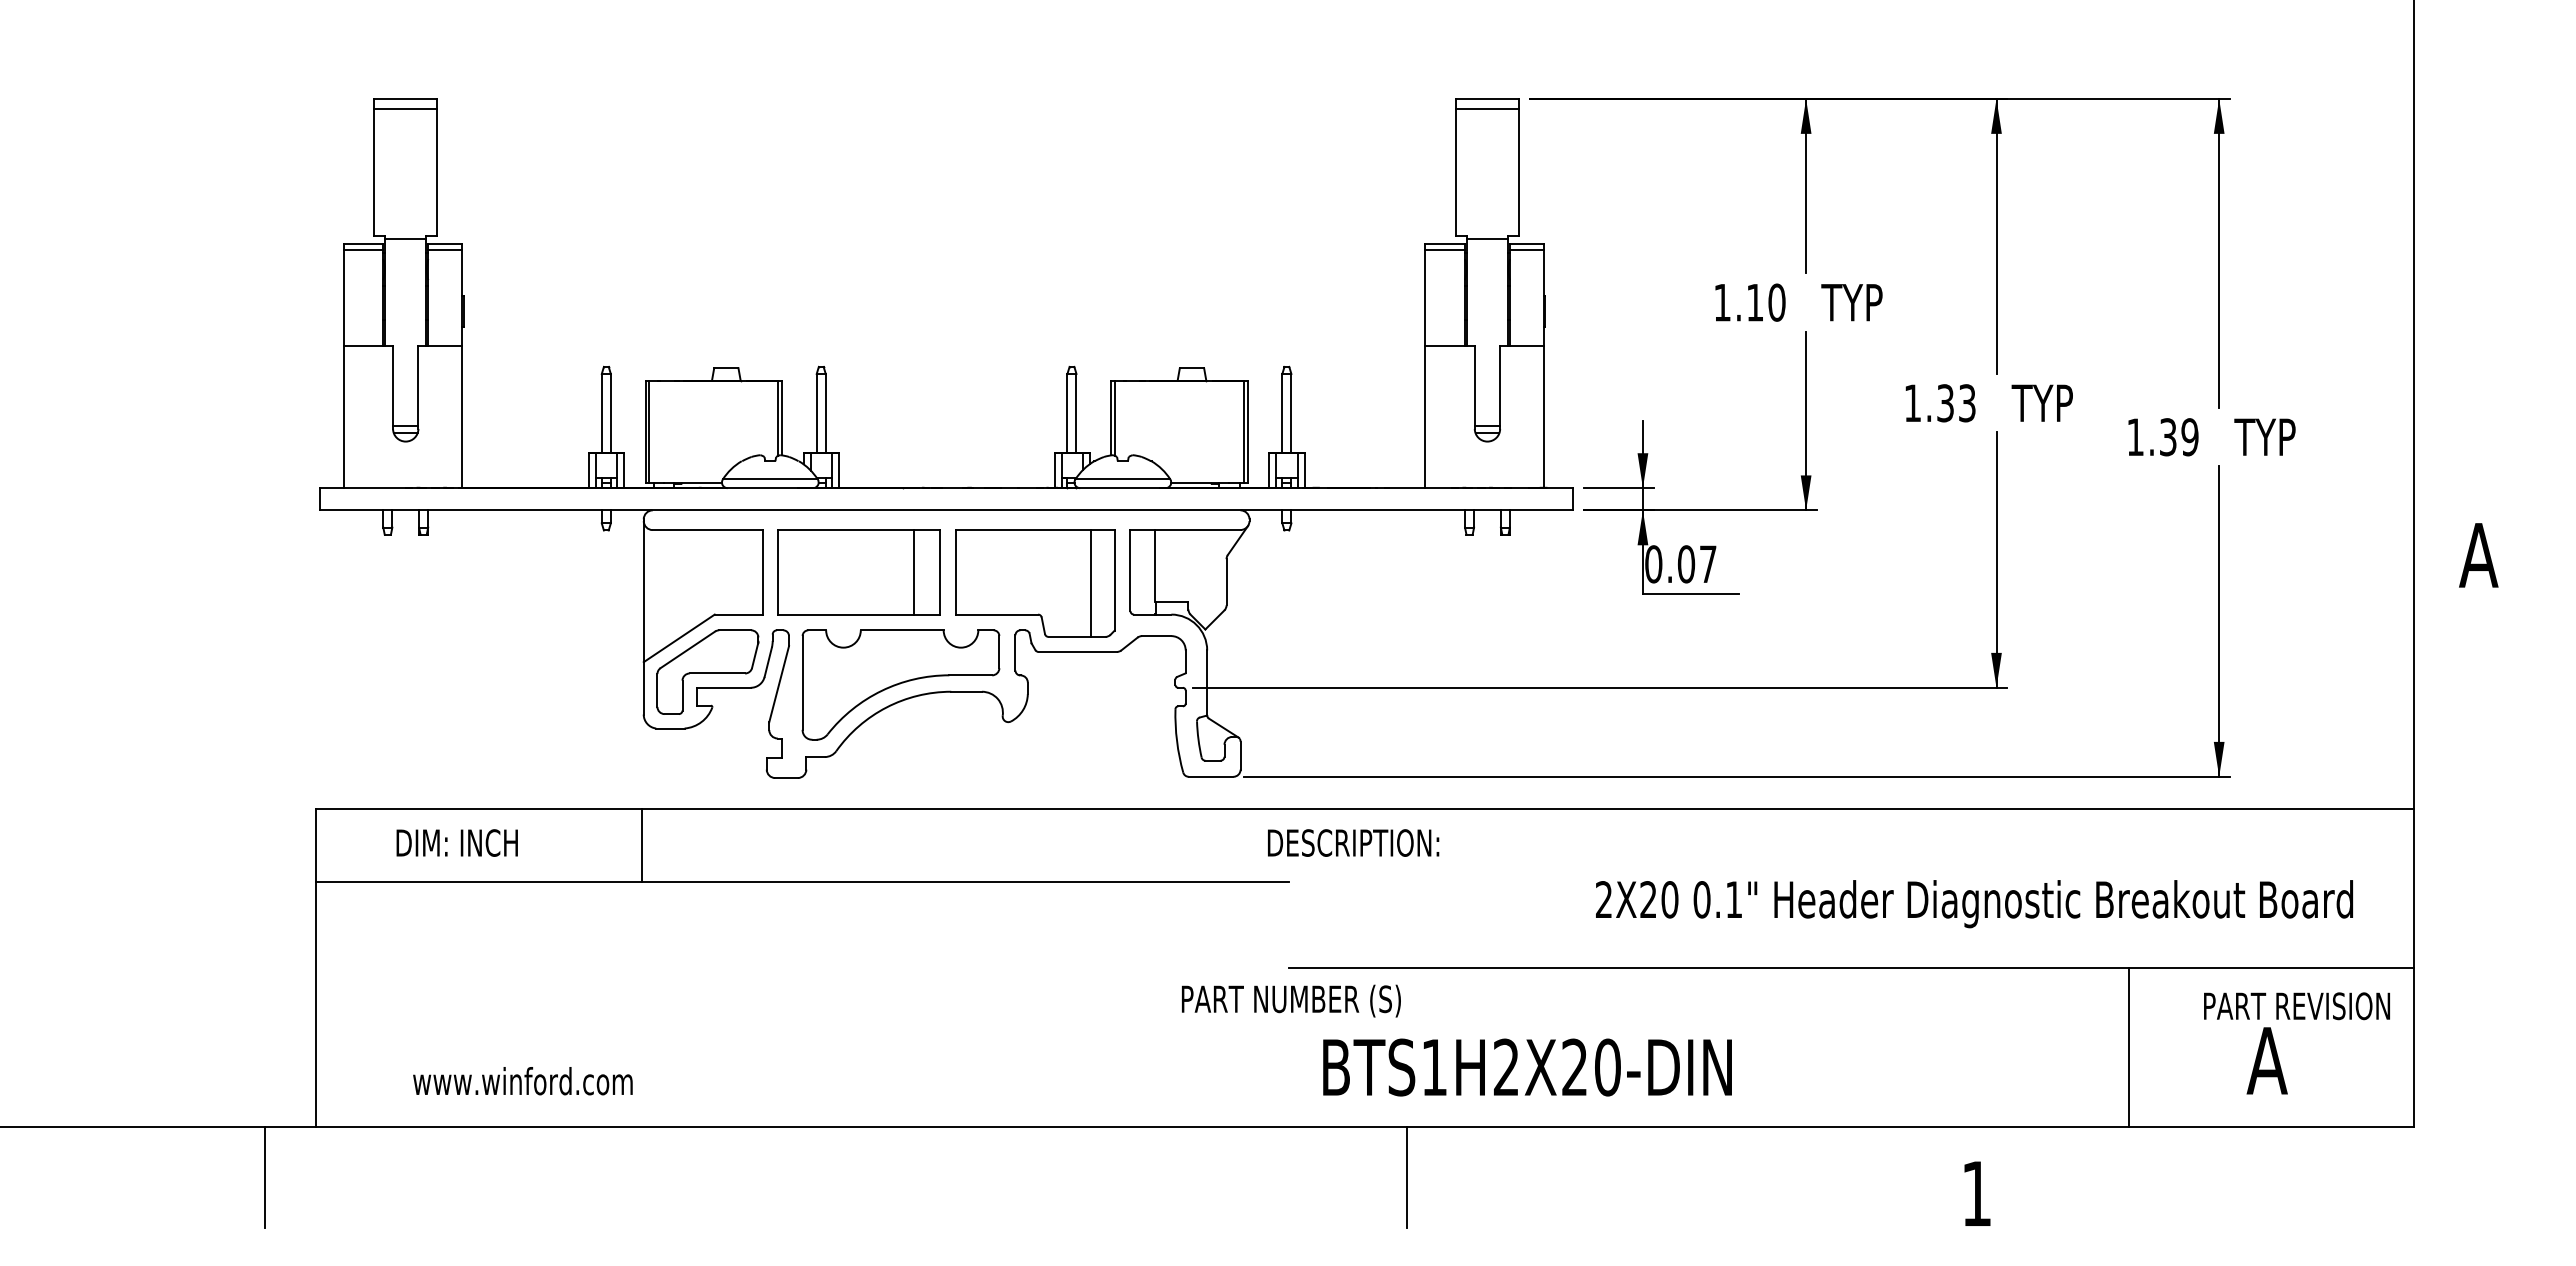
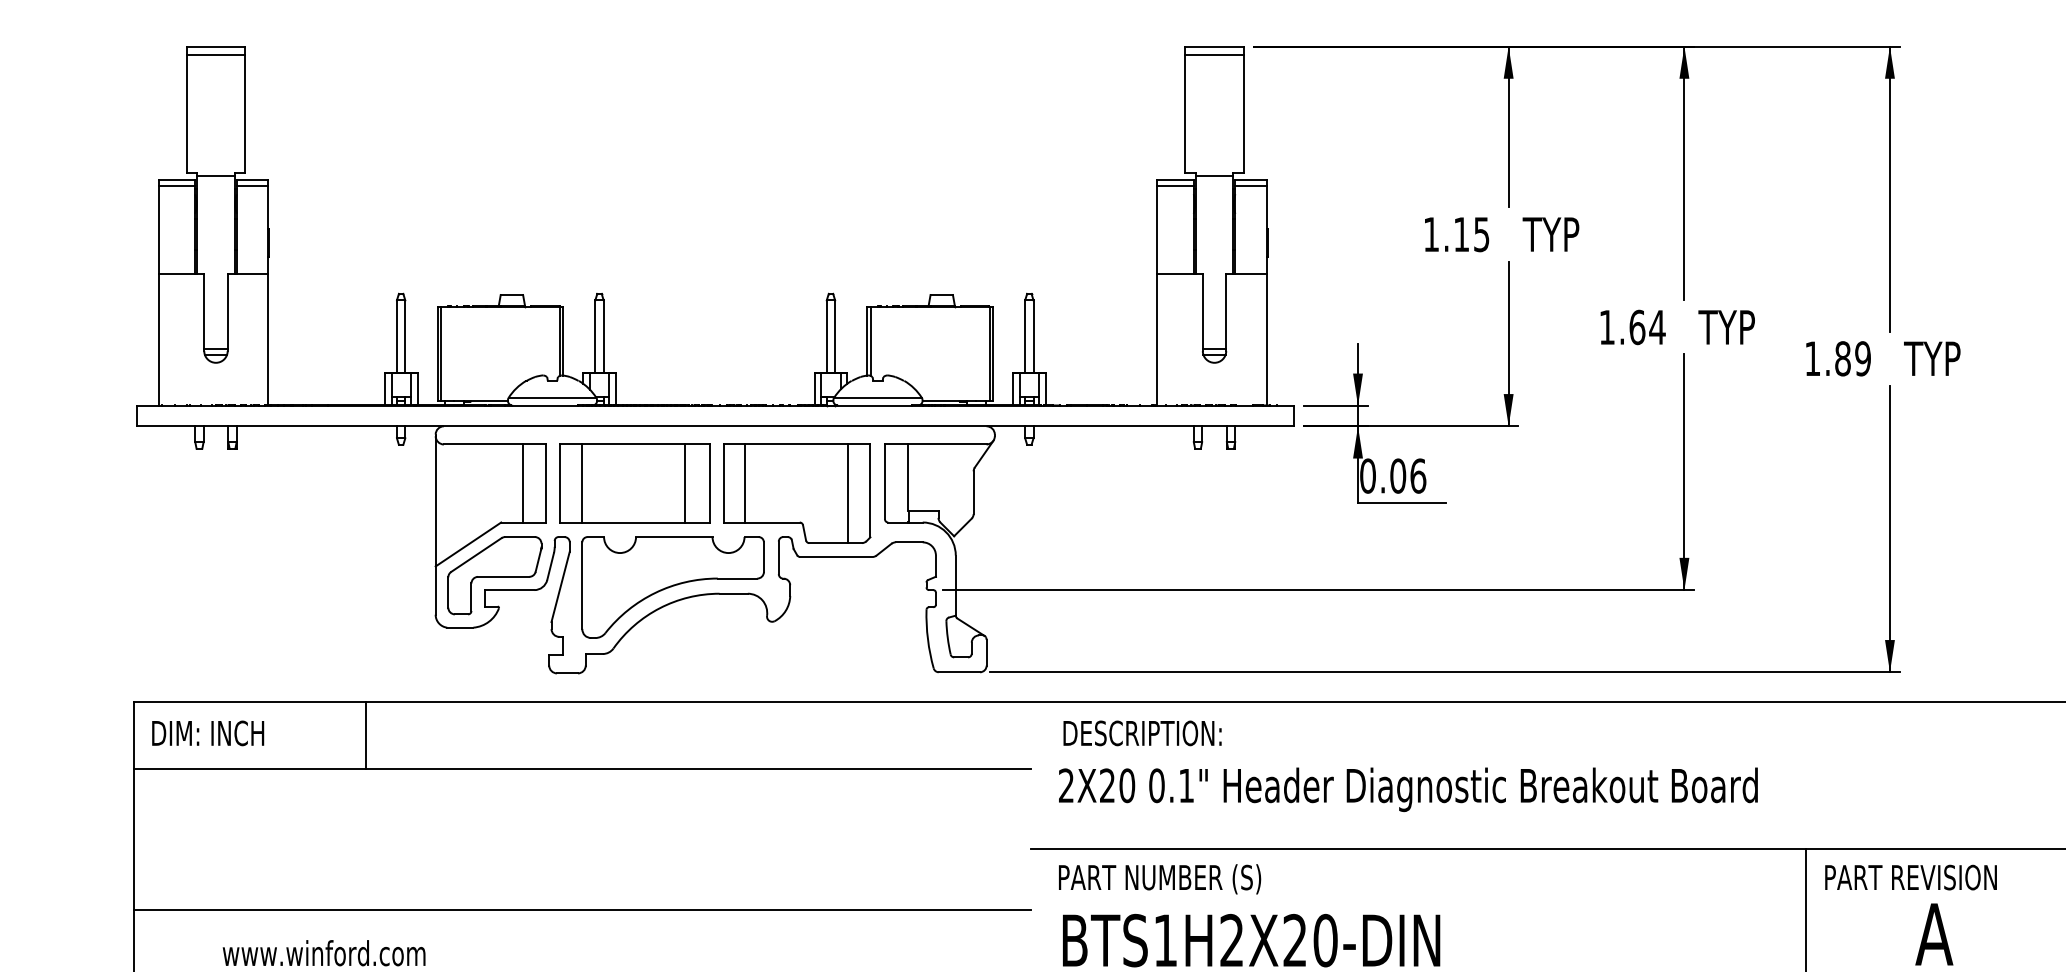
text: (1776, 302) -> (1481, 234), 1.10 -> 1.15
text: (1956, 403) -> (1647, 327), 1.33 -> 1.64
text: (2167, 437) -> (1842, 359), 1.39 -> 1.89
text: (1707, 564) -> (1417, 476), 0.07 -> 0.06
line: (737, 572) -> (522, 483), added
line: (802, 572) -> (582, 483), added
line: (978, 572) -> (744, 483), added
text: (456, 842) -> (207, 732), moved
text: (1353, 842) -> (1142, 732), moved
line: (641, 845) -> (365, 735), moved
text: (1974, 904) -> (1408, 790), moved
text: (1291, 1000) -> (1160, 878), moved
text: (2296, 1006) -> (1910, 877), moved
line: (802, 1033) -> (582, 909), added

